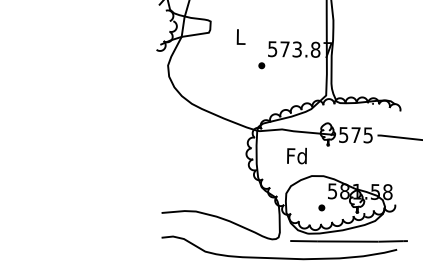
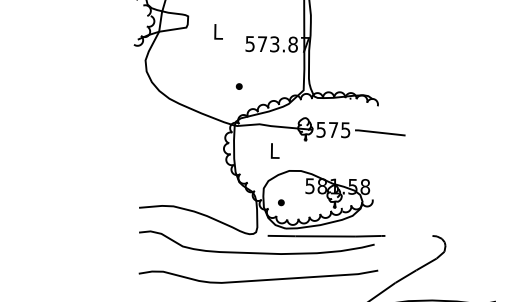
part: (261, 65) -> (238, 86), moved
text: (297, 155) -> (274, 150), Fd -> L
part: (322, 207) -> (281, 202), moved

